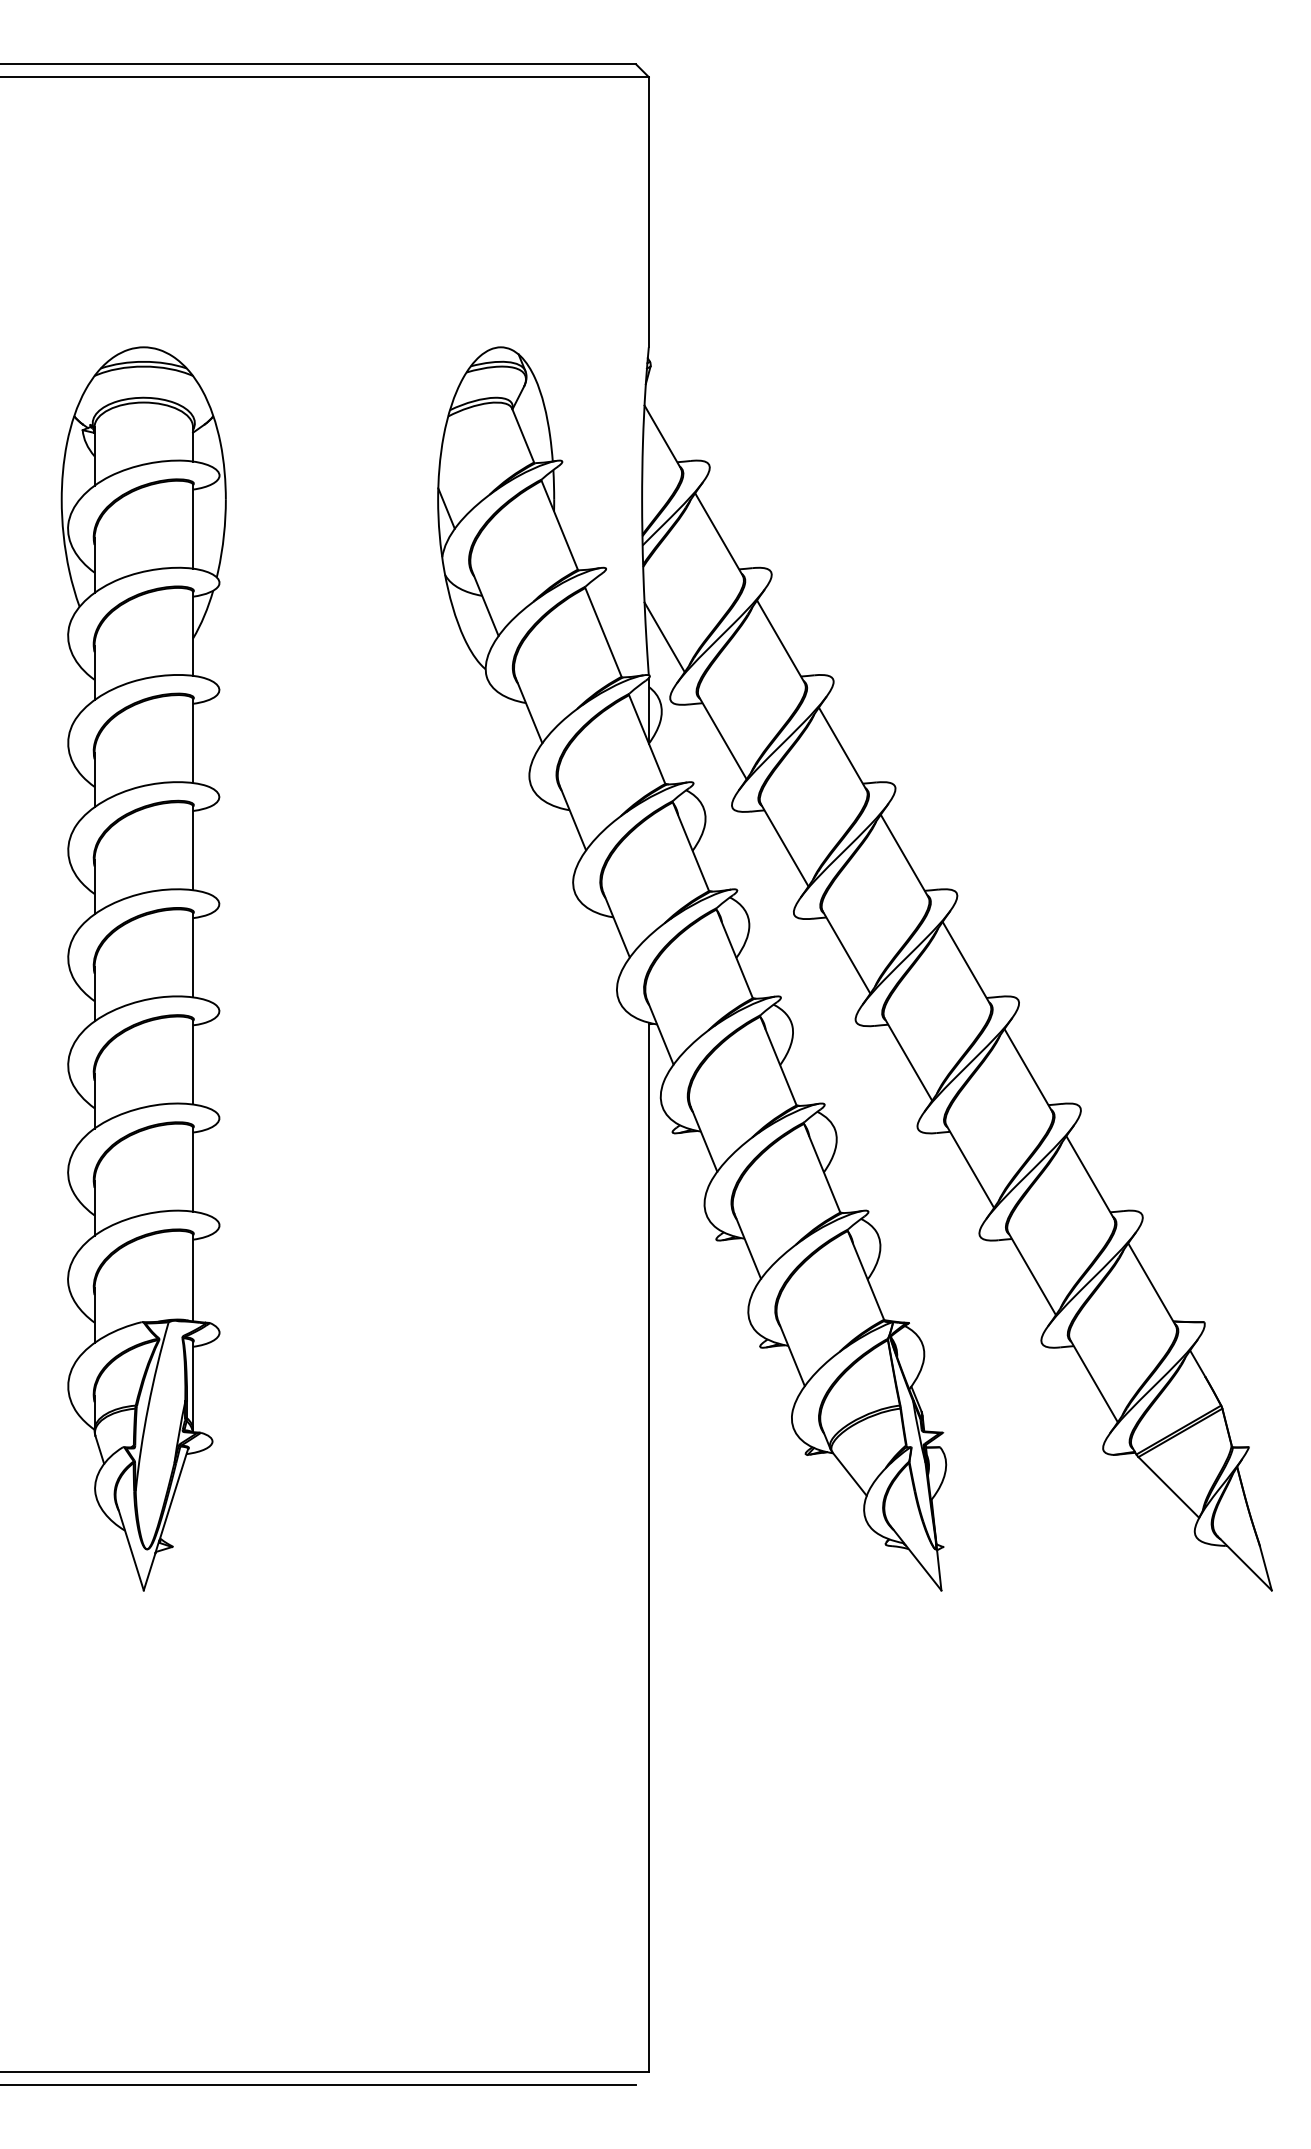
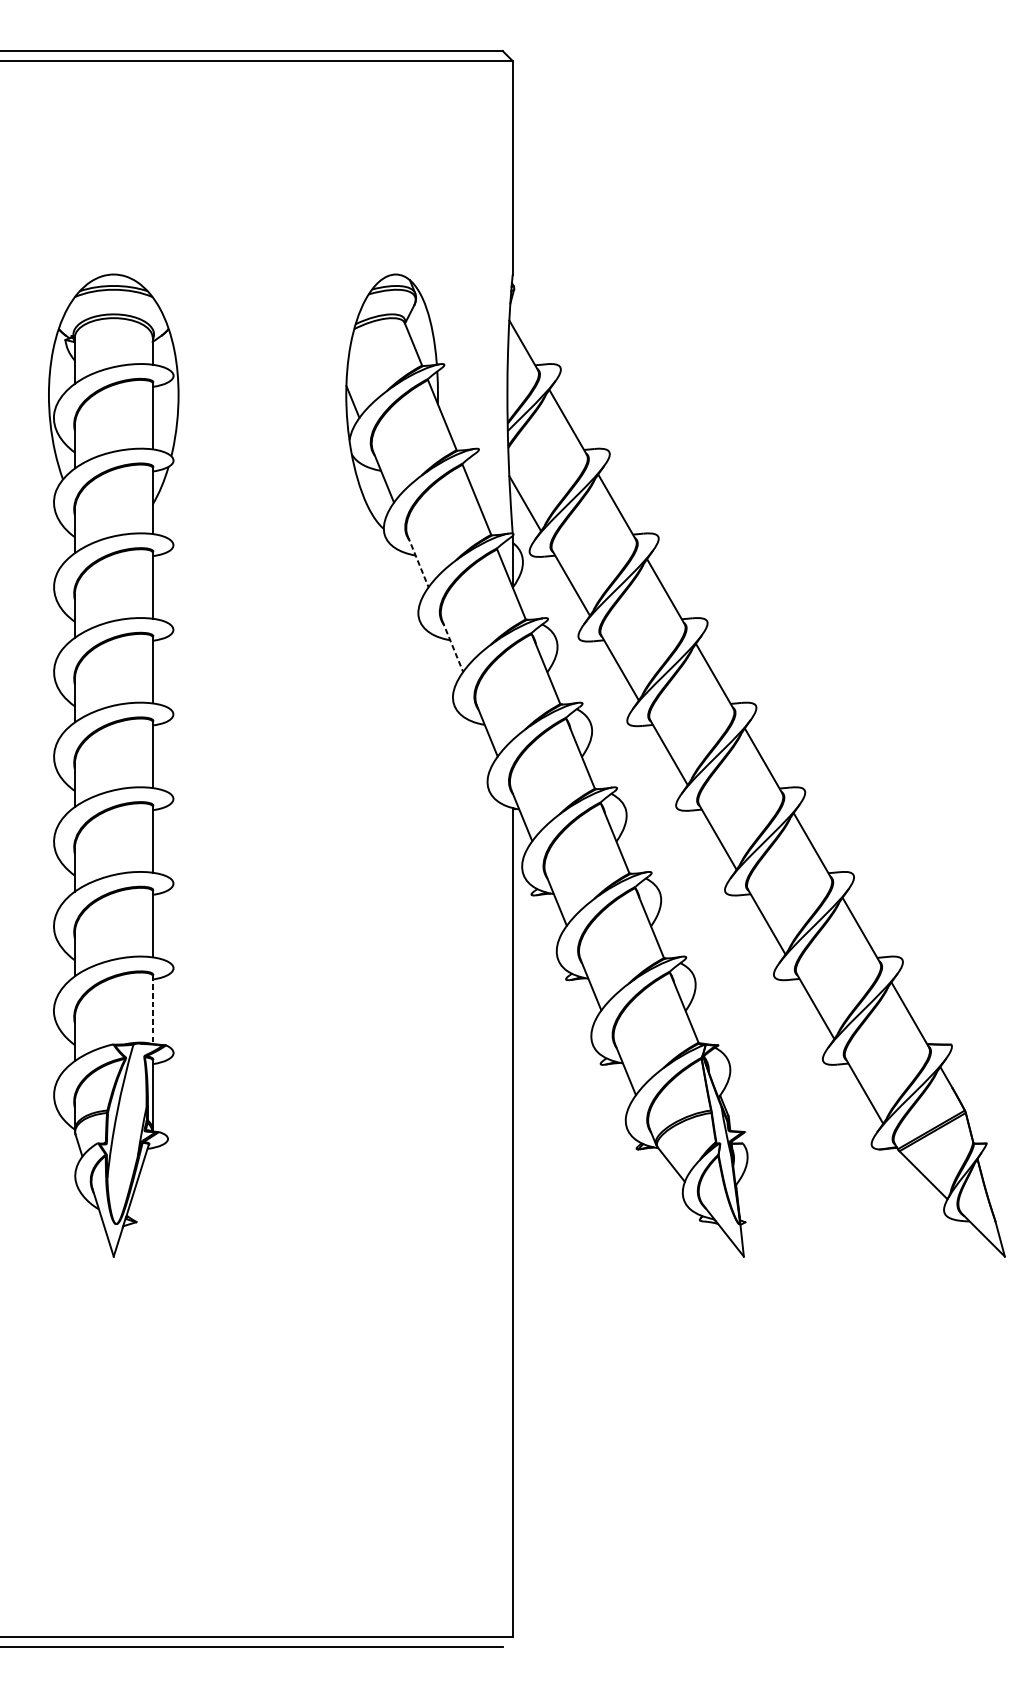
line: (529, 710) -> (418, 561), solid -> dashed
line: (572, 818) -> (452, 646), solid -> dashed
line: (193, 1278) -> (153, 1010), solid -> dashed

